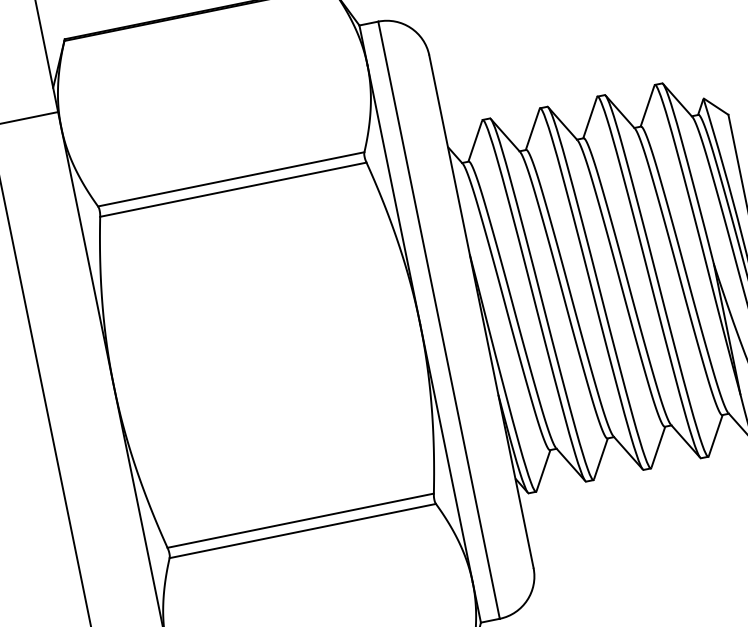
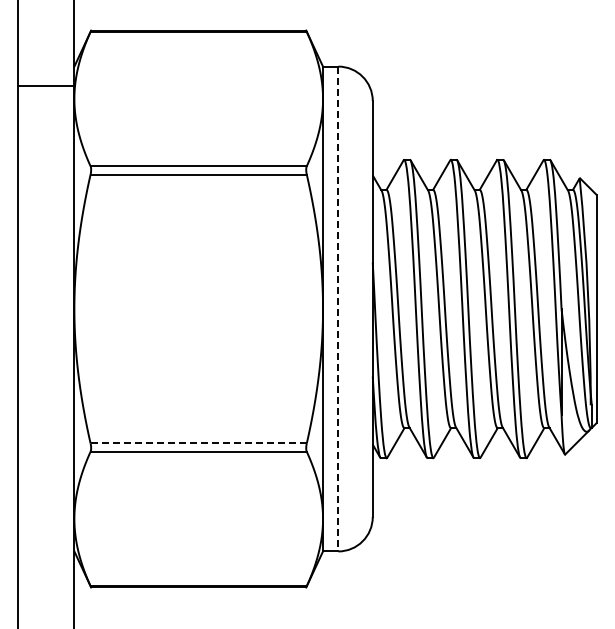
line: (439, 320) -> (338, 309), solid -> dashed
line: (301, 520) -> (199, 443), solid -> dashed

